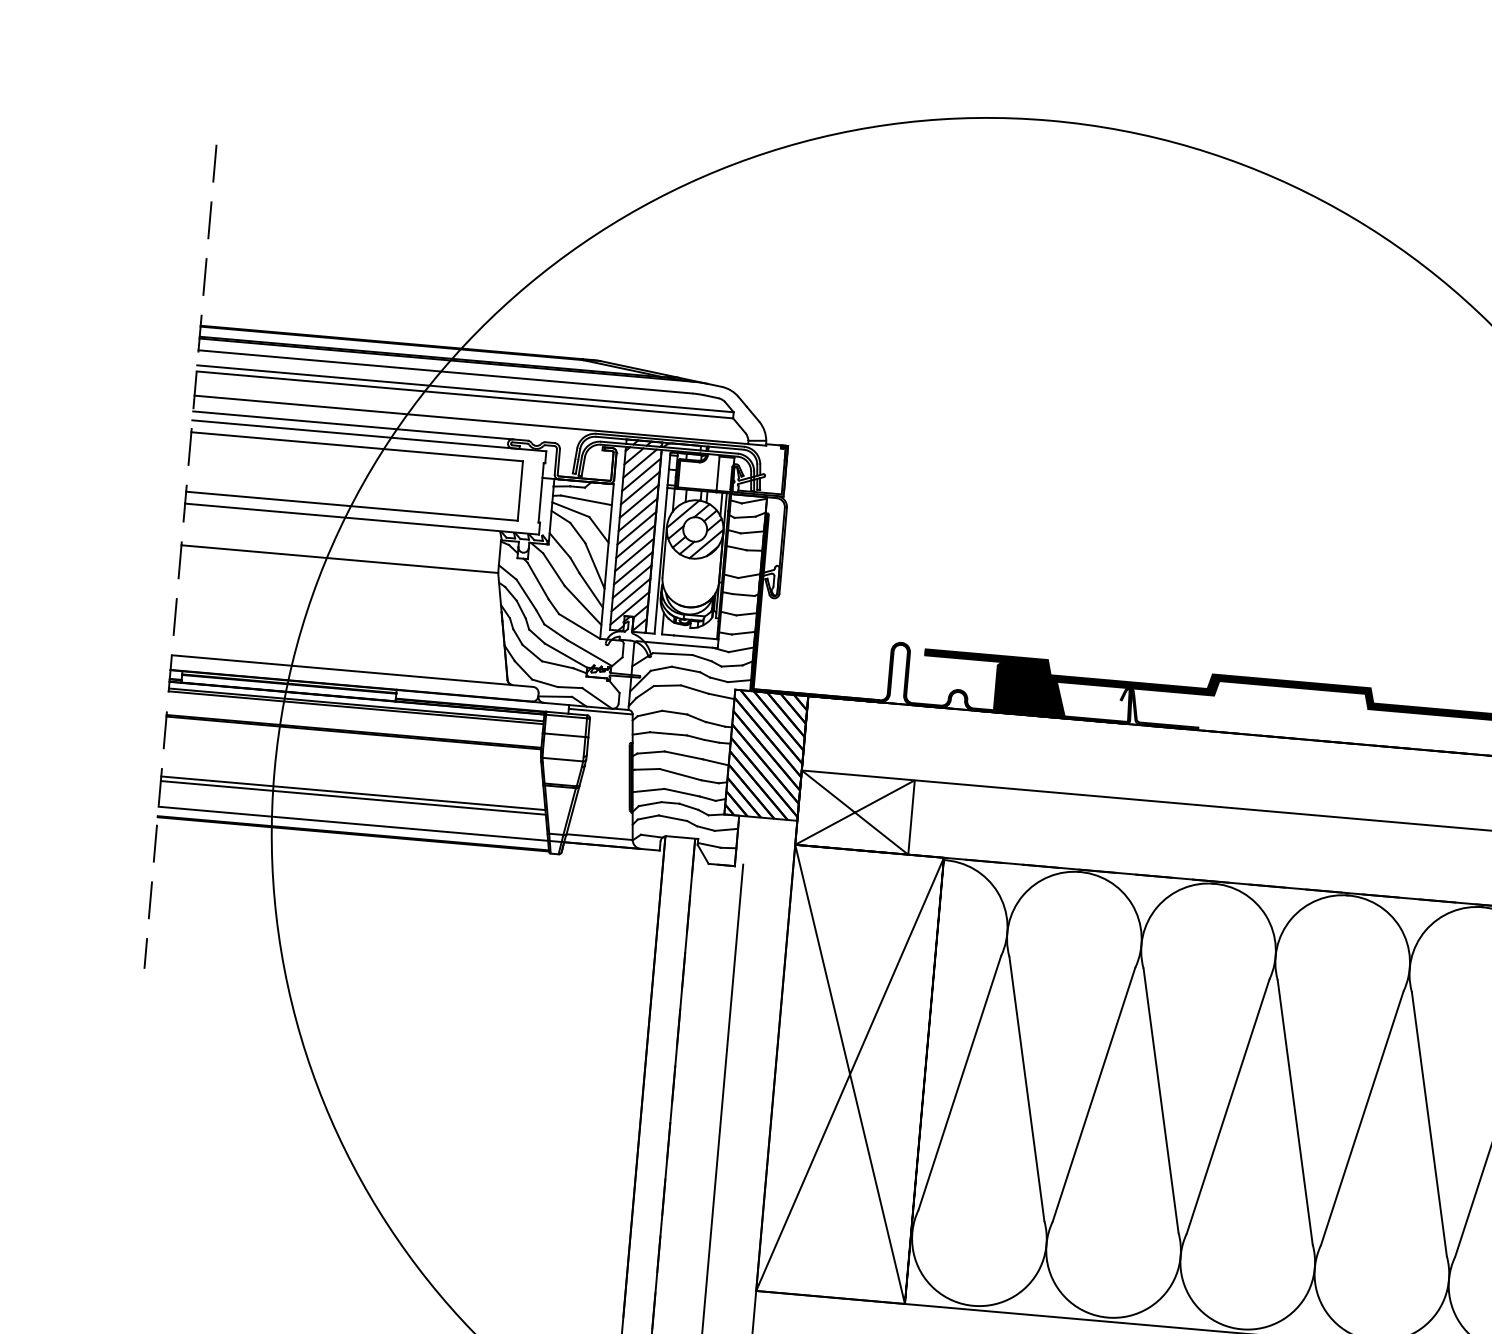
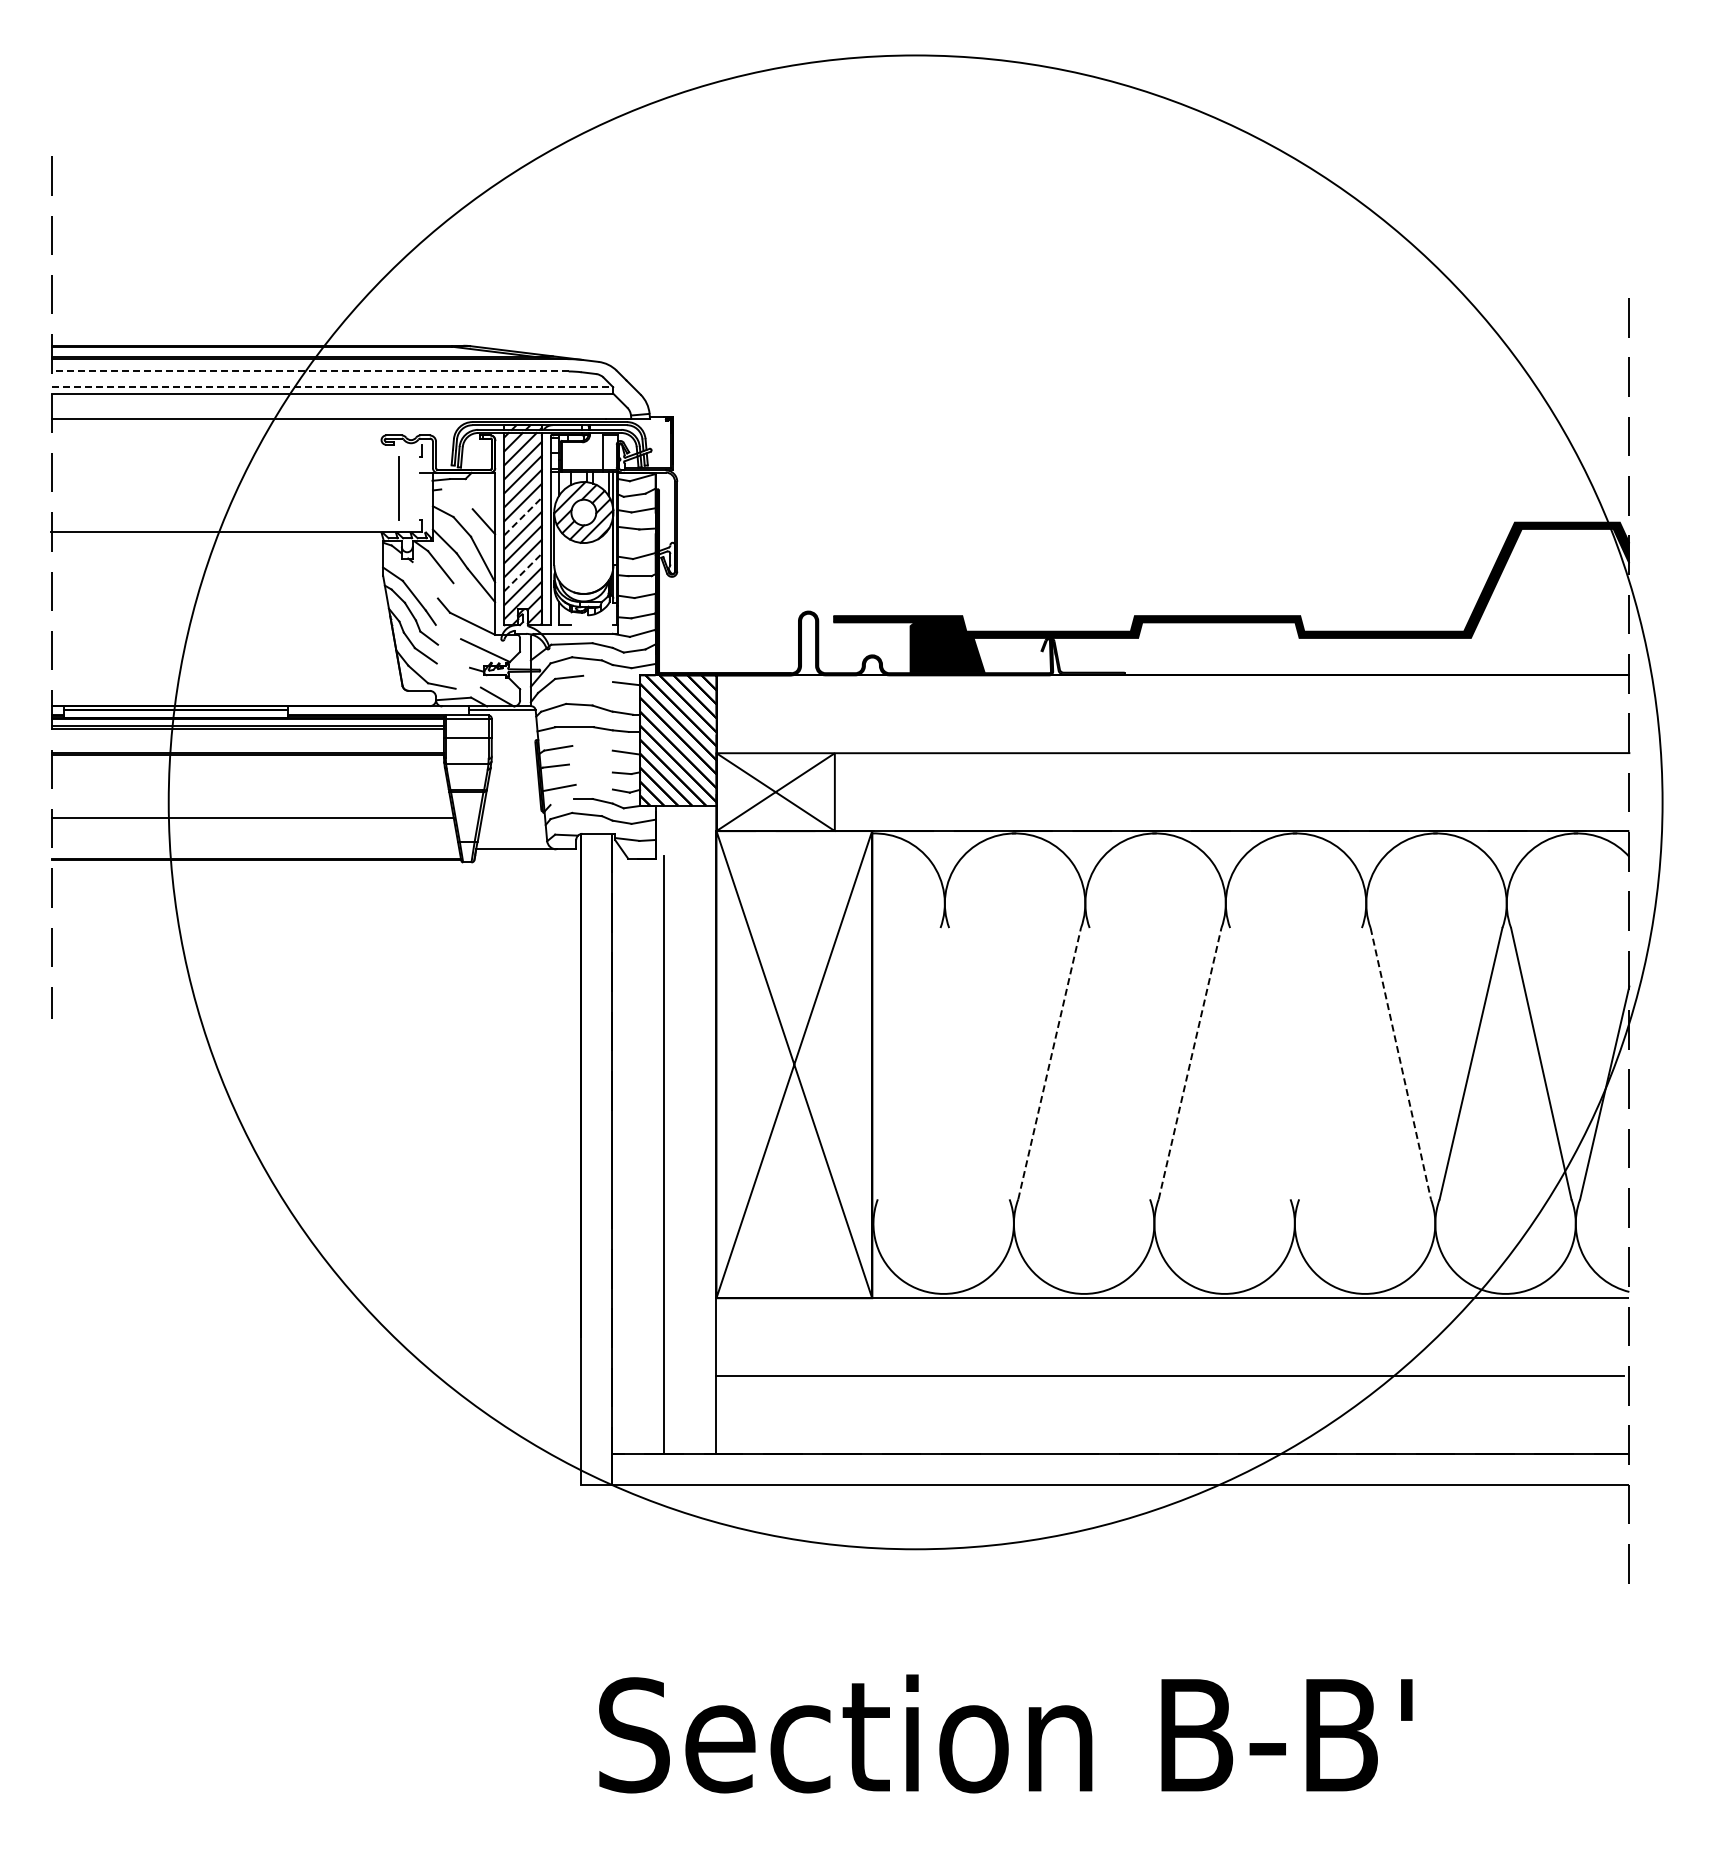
line: (445, 371) -> (310, 371), solid -> dashed
line: (465, 389) -> (332, 387), solid -> dashed
line: (352, 425) -> (218, 435), removed
line: (369, 435) -> (236, 444), removed
line: (356, 446) -> (224, 457), removed
line: (541, 492) -> (420, 488), removed
line: (586, 499) -> (468, 491), removed
line: (351, 506) -> (224, 519), removed
line: (570, 509) -> (452, 503), removed
line: (637, 528) -> (523, 516), solid -> dashed
line: (340, 559) -> (217, 575), removed
line: (538, 581) -> (425, 580), removed
line: (632, 581) -> (523, 572), solid -> dashed
line: (583, 605) -> (474, 601), removed
line: (555, 631) -> (448, 631), removed
line: (694, 637) -> (592, 624), removed
line: (566, 654) -> (461, 654), removed
line: (557, 664) -> (453, 665), removed
line: (341, 669) -> (229, 690), removed
line: (570, 686) -> (468, 687), removed
line: (695, 689) -> (598, 678), removed
line: (683, 755) -> (592, 748), removed
line: (681, 774) -> (591, 768), removed
line: (681, 791) -> (593, 786), removed
line: (352, 797) -> (252, 822), removed
line: (649, 803) -> (561, 801), removed
line: (399, 827) -> (303, 849), removed
line: (599, 836) -> (512, 840), removed
line: (959, 1082) -> (908, 1063), removed
line: (1027, 1088) -> (979, 1063), removed
line: (1093, 1094) -> (1049, 1063), solid -> dashed
line: (1160, 1100) -> (1119, 1063), removed
line: (1228, 1106) -> (1190, 1063), solid -> dashed
line: (1295, 1112) -> (1260, 1063), removed
line: (1362, 1118) -> (1330, 1063), removed
line: (1429, 1123) -> (1400, 1063), solid -> dashed

